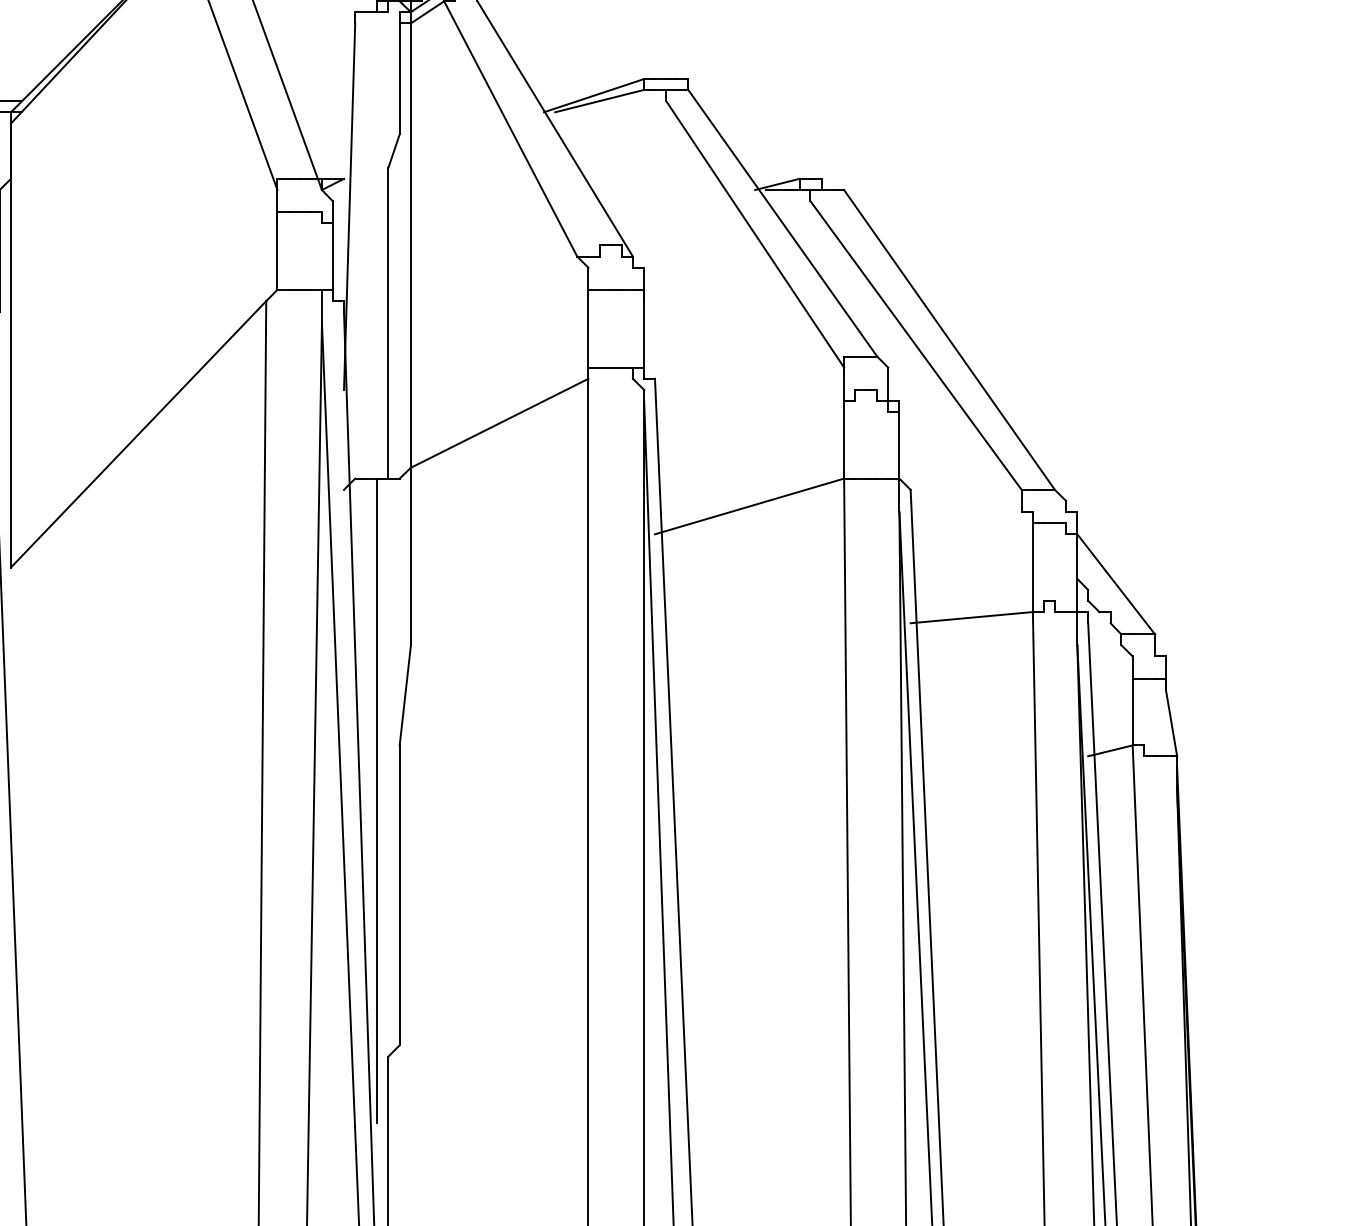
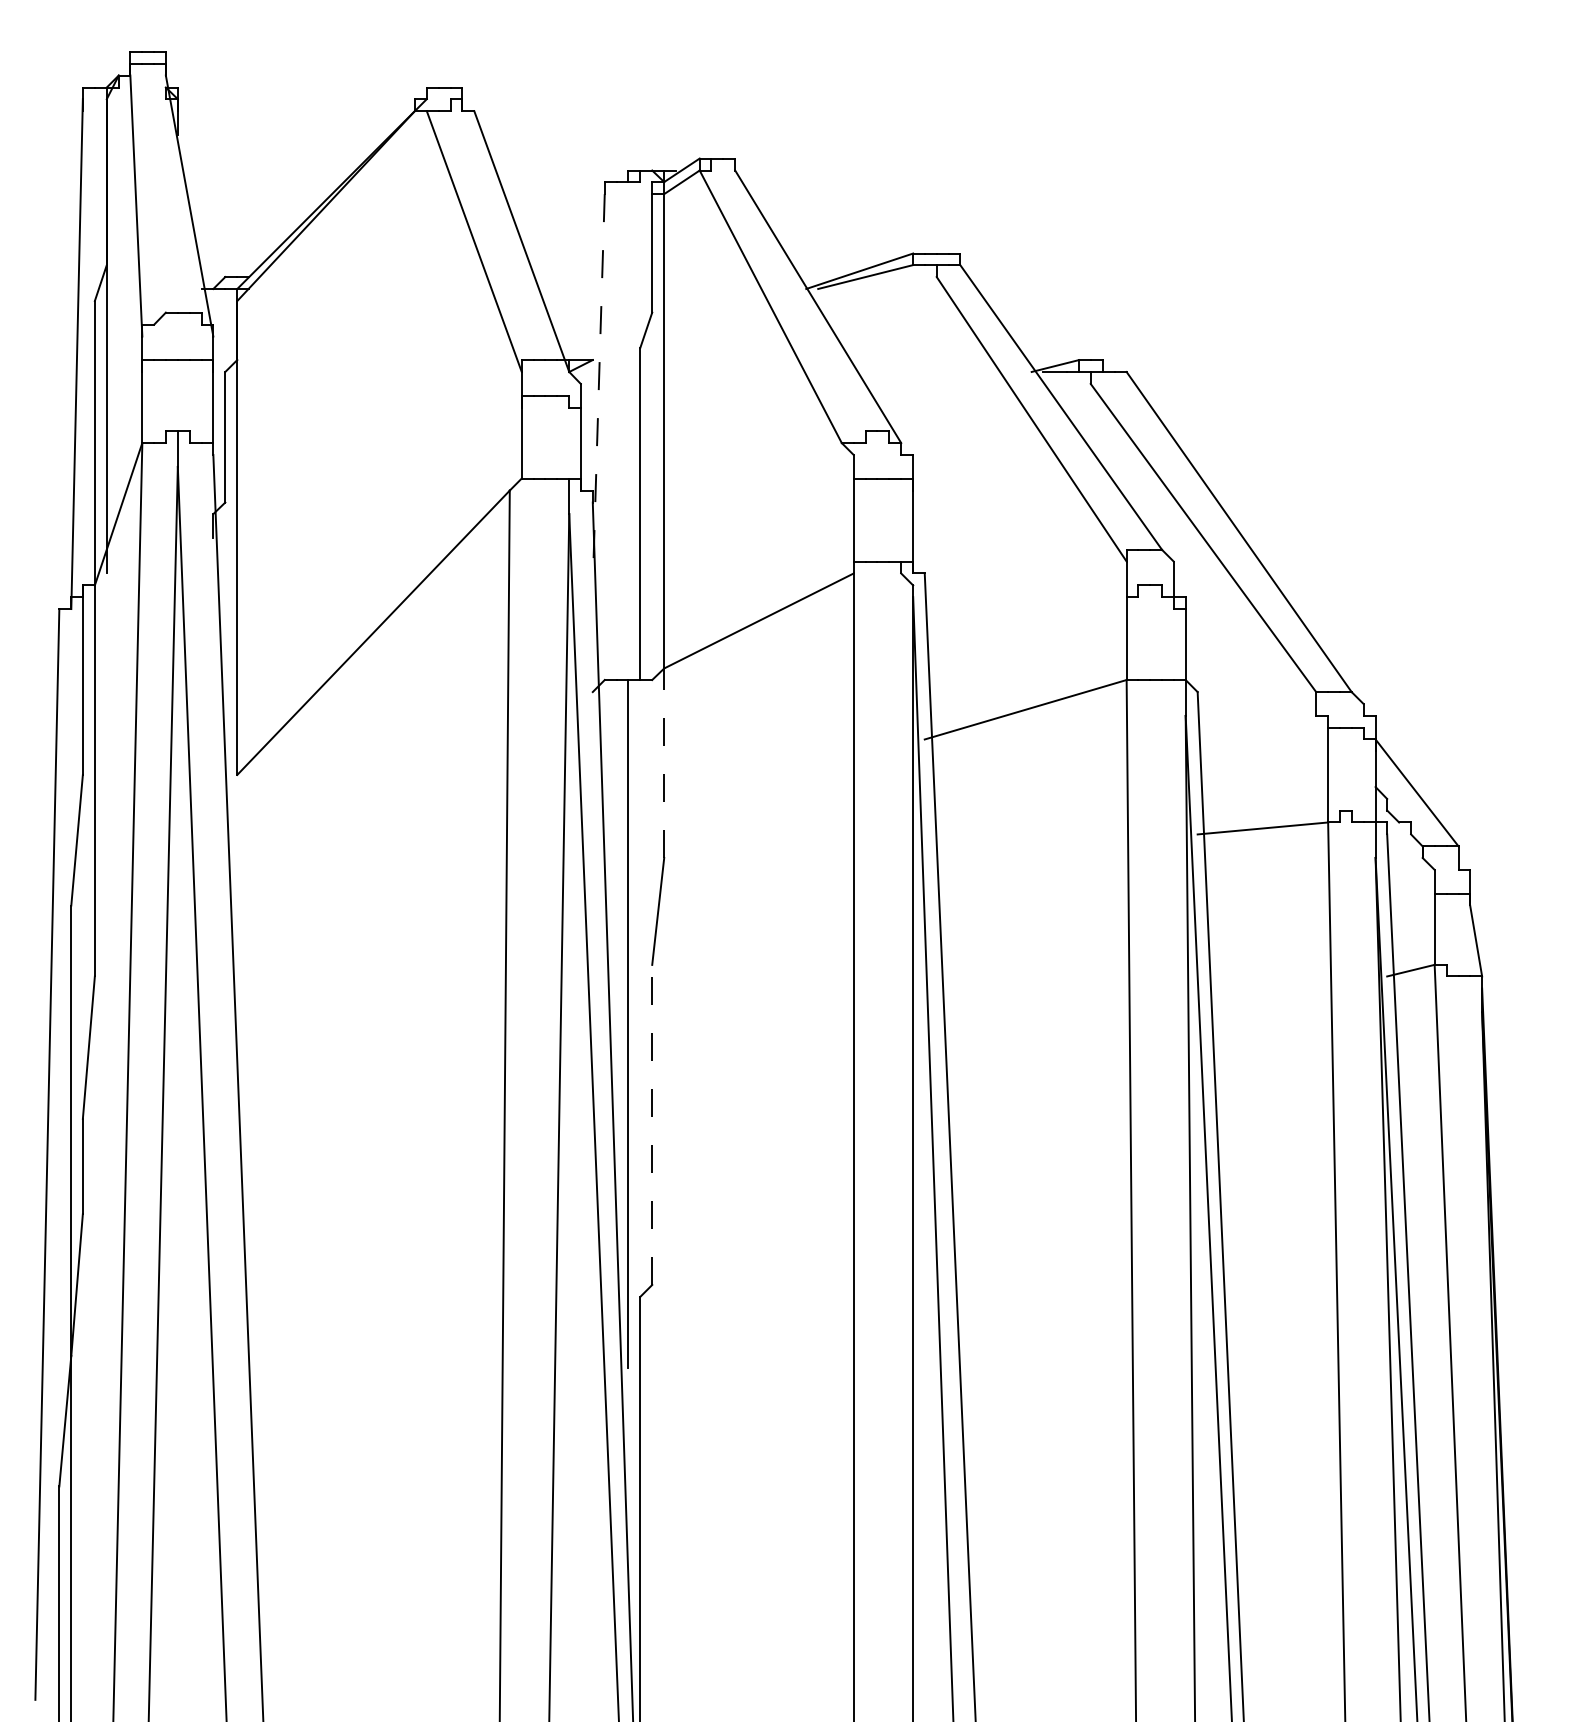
line: (349, 206) -> (598, 389), solid -> dashed
line: (411, 556) -> (664, 763), solid -> dashed
line: (399, 894) -> (652, 1124), solid -> dashed

